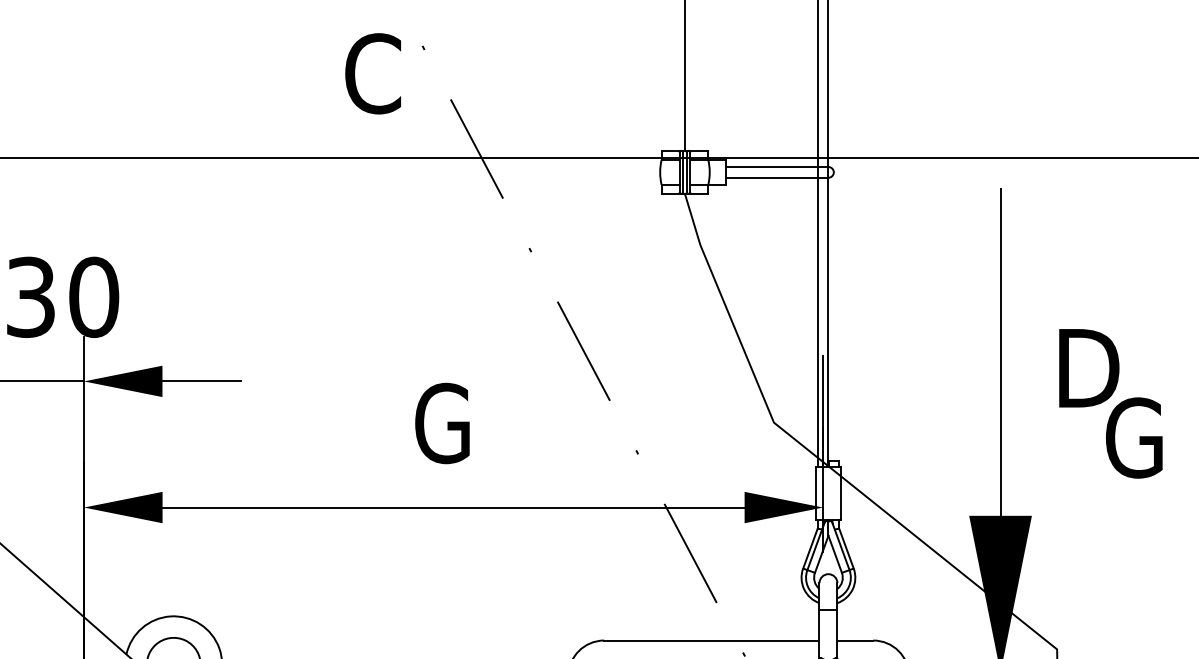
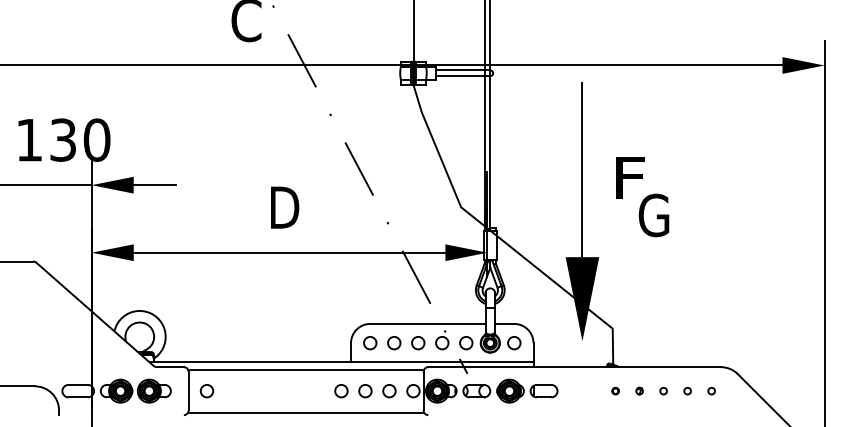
text: (1088, 368) -> (629, 178), D -> F
text: (444, 423) -> (284, 207), G -> D

